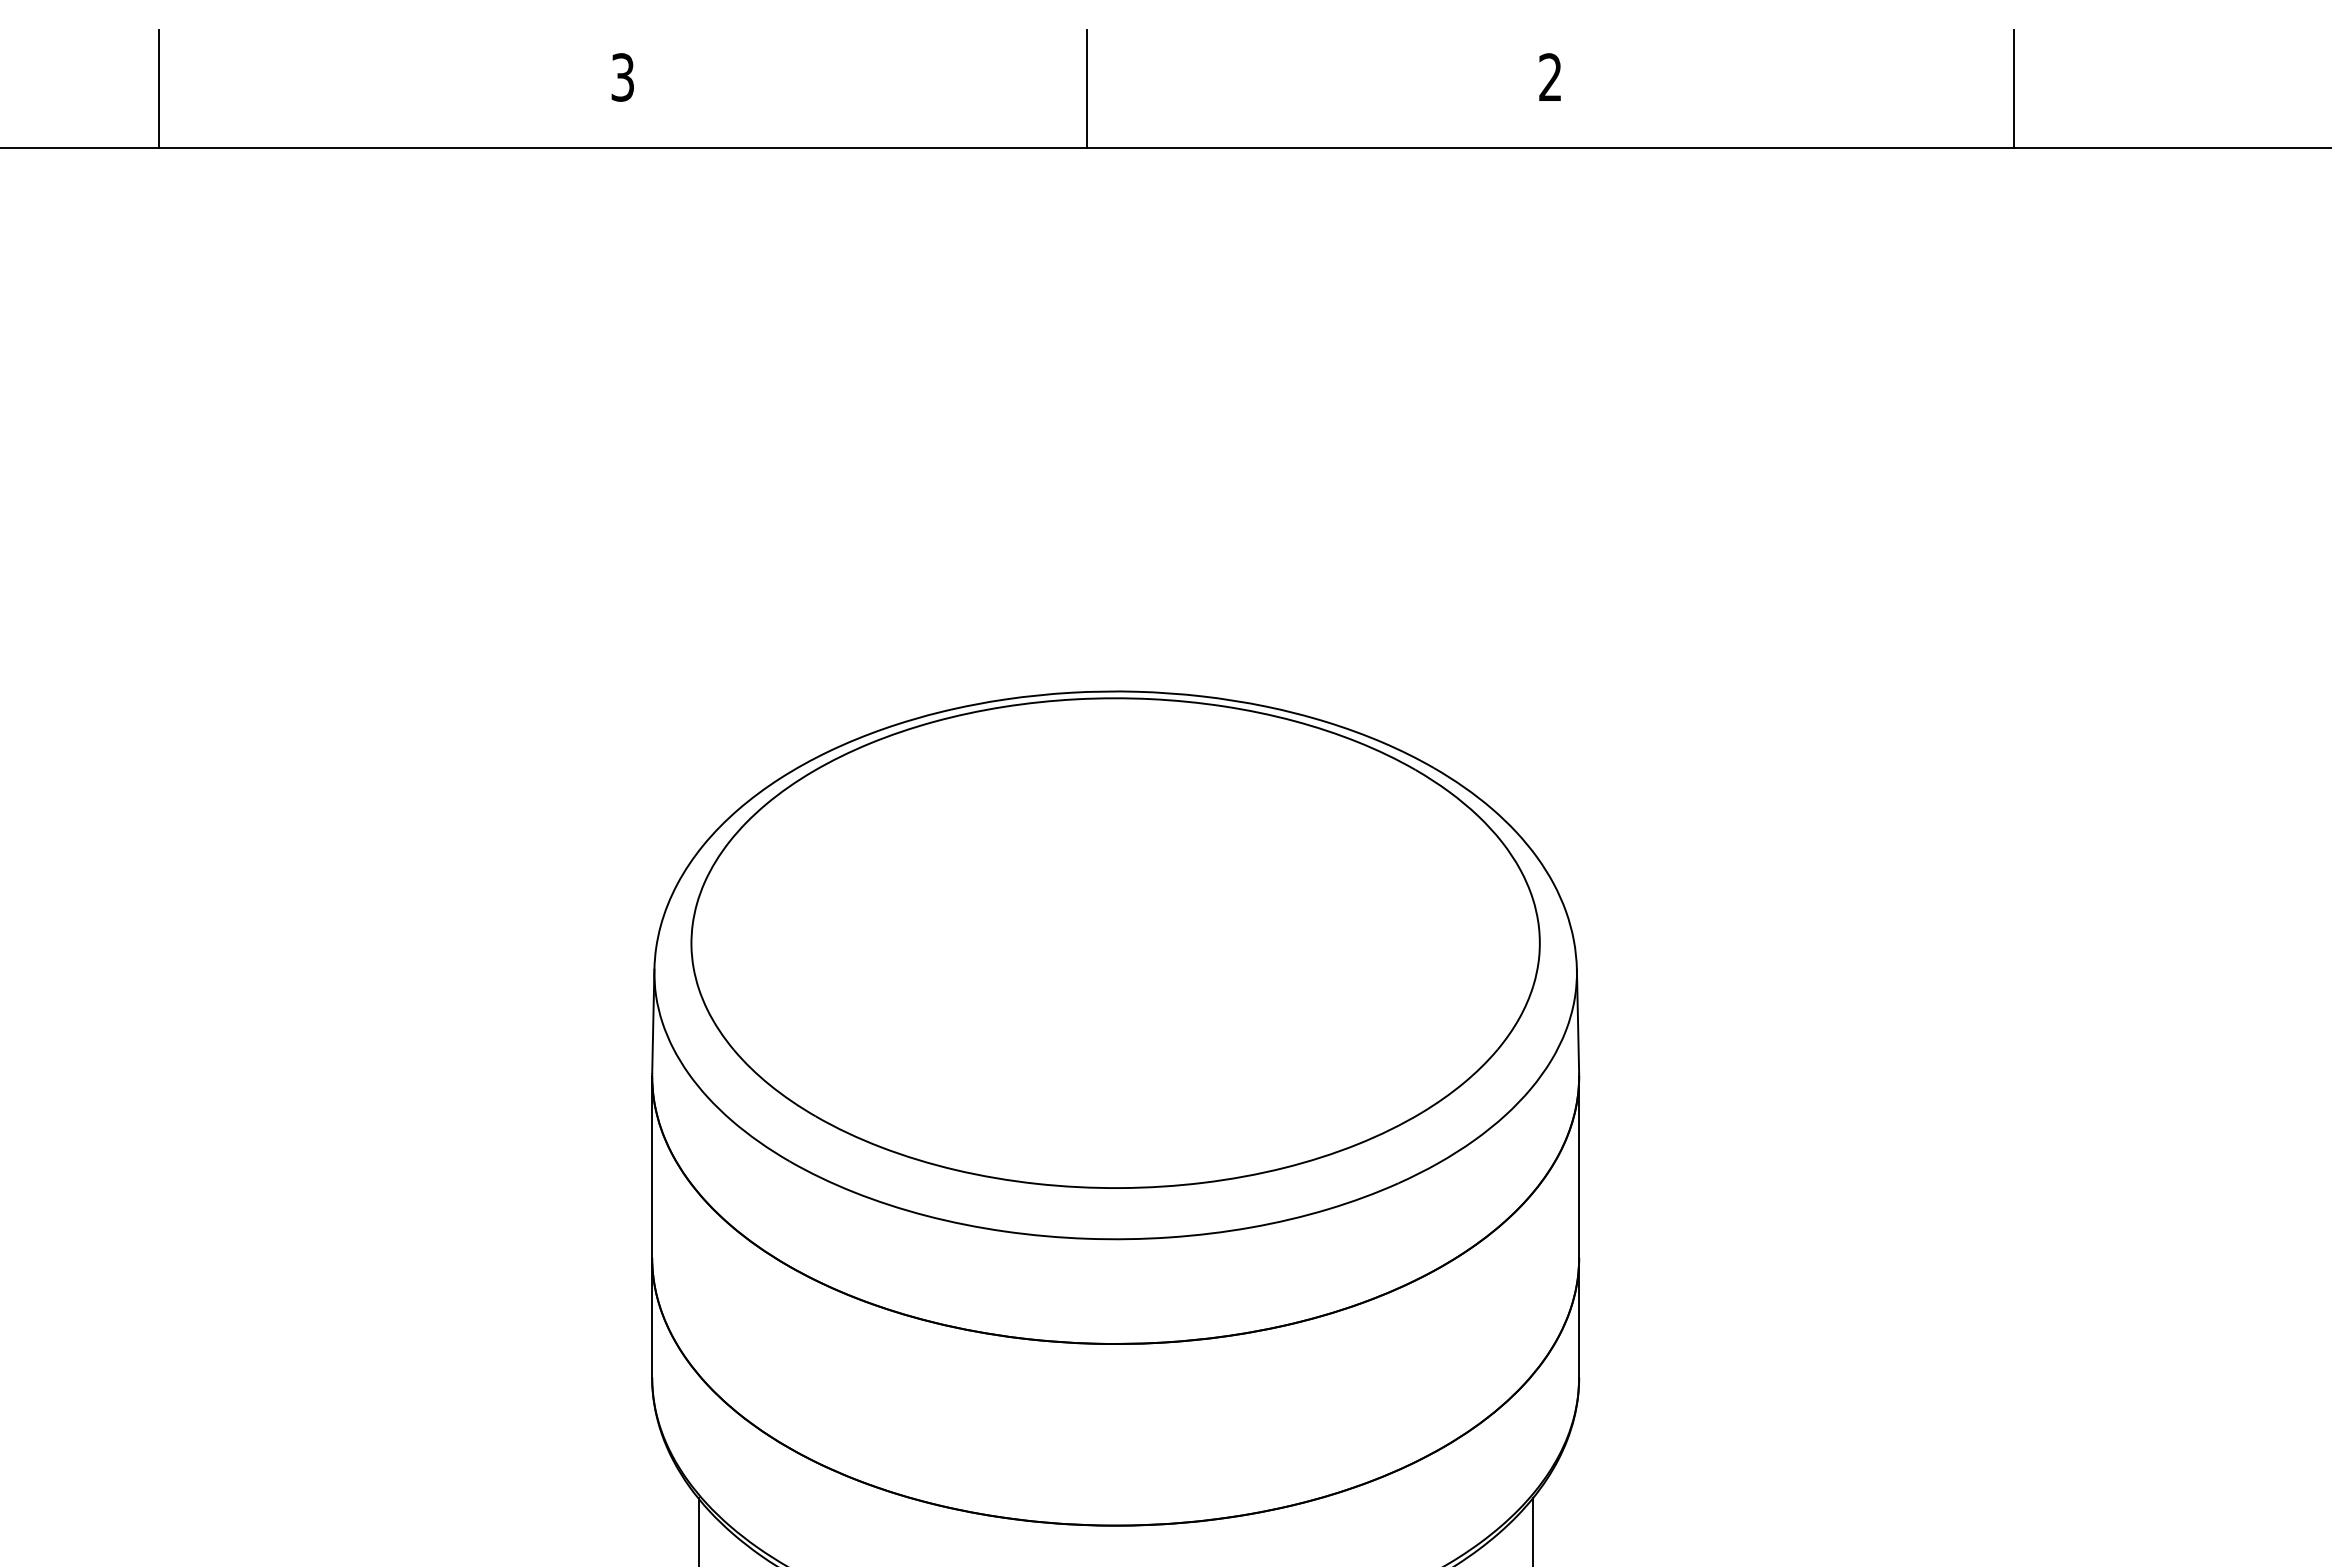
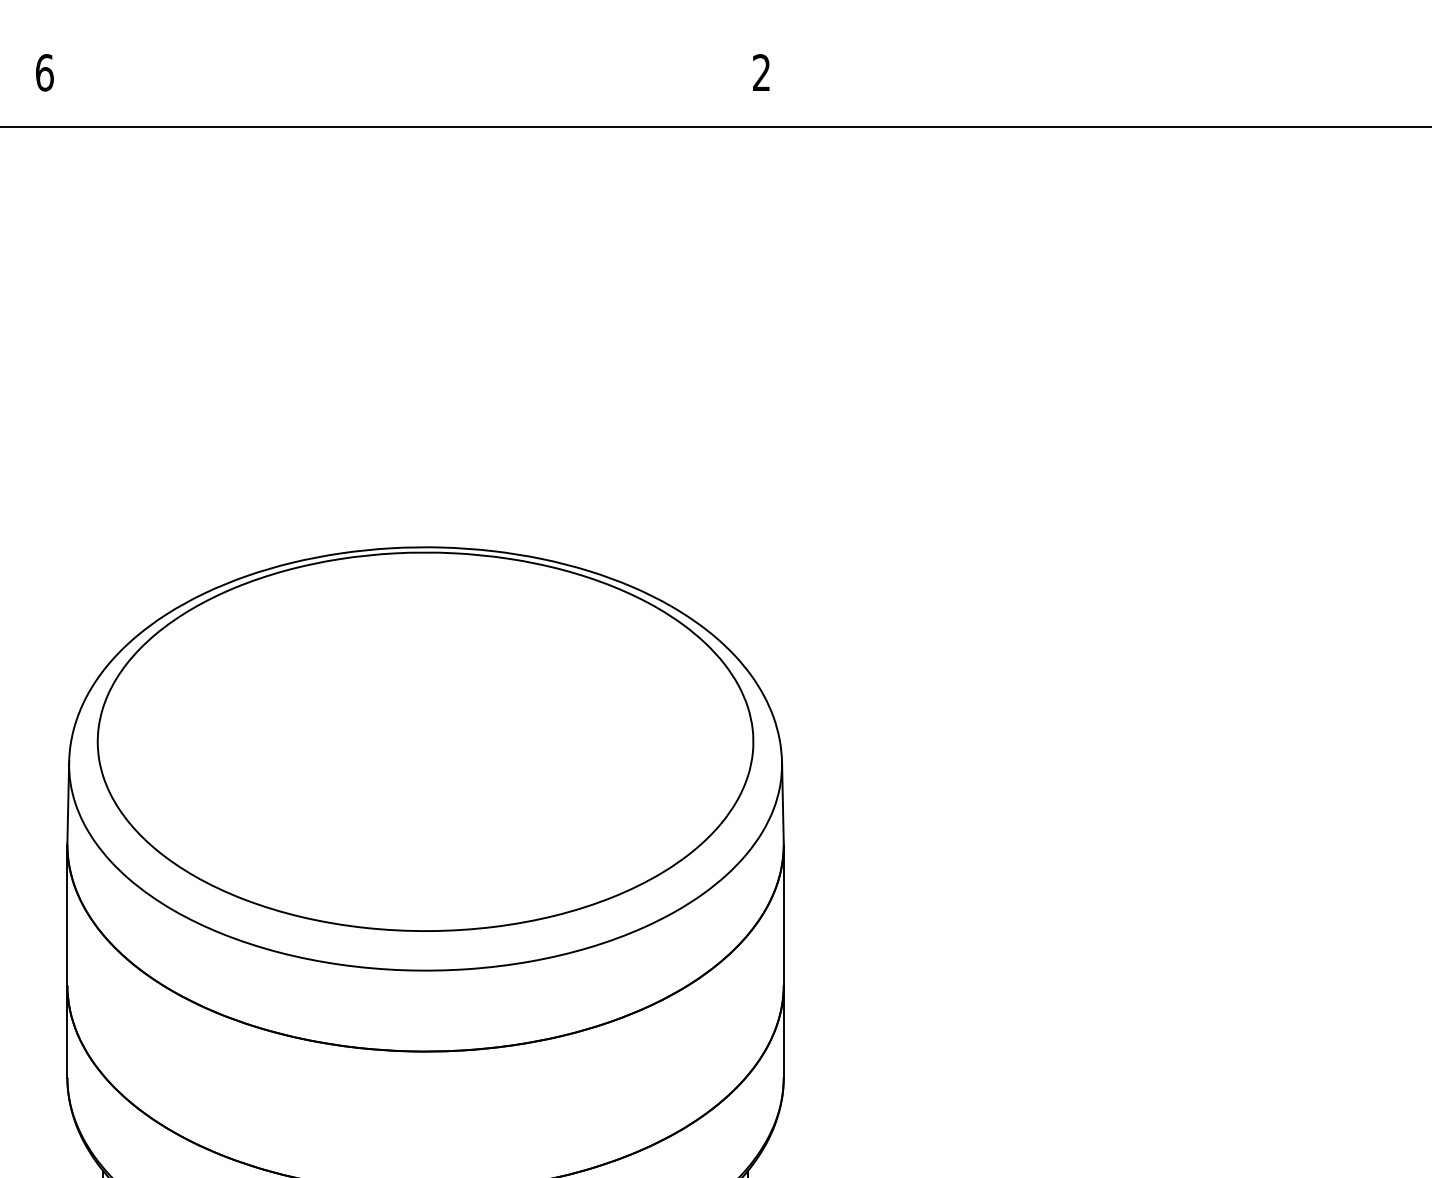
text: (622, 77) -> (44, 72), 3 -> 6
line: (1086, 89) -> (403, 82), removed
line: (2014, 89) -> (1120, 82), removed

